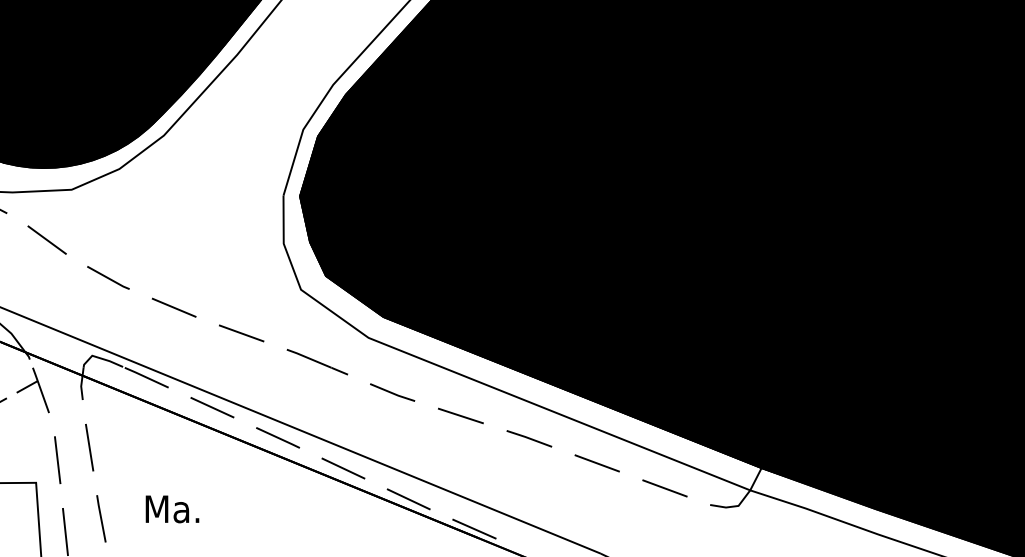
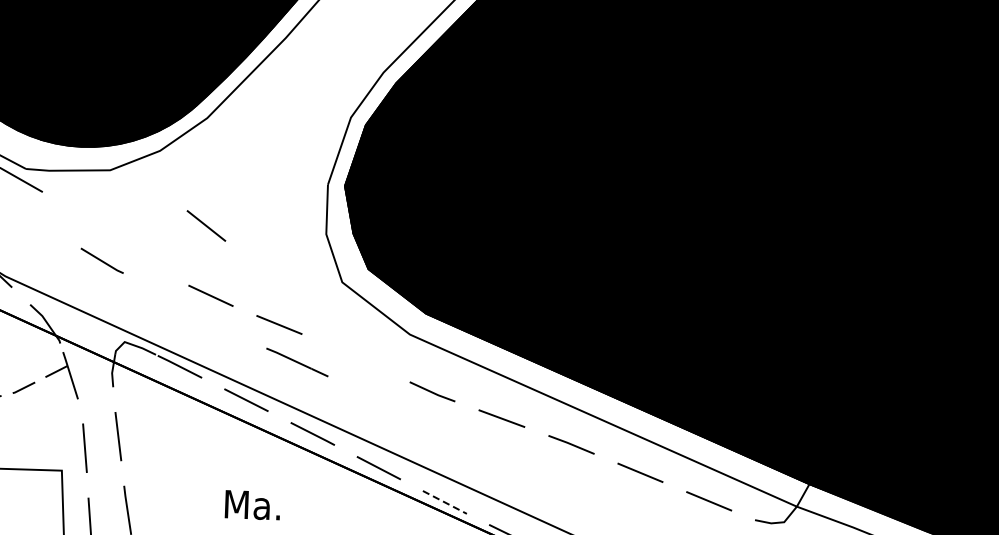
line: (46, 239) -> (205, 225), moved
line: (108, 277) -> (102, 260), moved
line: (317, 362) -> (297, 362), moved
line: (409, 499) -> (445, 502), solid -> dashed
text: (172, 509) -> (252, 505), moved

